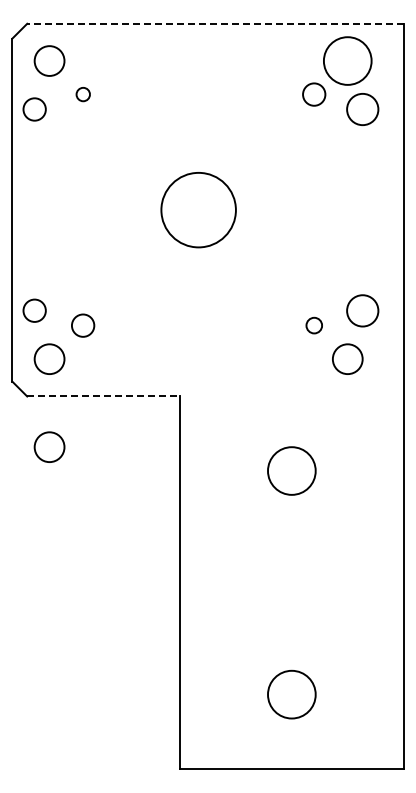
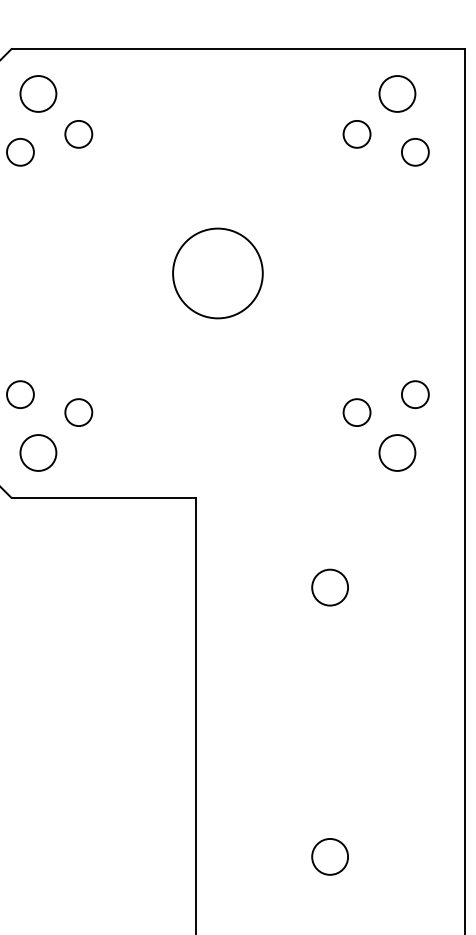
line: (214, 23) -> (236, 48), dashed -> solid
circle: (347, 60) -> (397, 93), size x0.62
circle: (83, 94) -> (79, 134), size x1.67
circle: (362, 109) -> (415, 152), size x0.71
circle: (362, 310) -> (415, 394), size x0.71
circle: (314, 325) -> (357, 412), size x1.43
line: (104, 396) -> (104, 497), dashed -> solid
circle: (49, 446) -> (38, 558), removed
circle: (291, 470) -> (329, 586), size x0.62
circle: (291, 694) -> (329, 856), size x0.62

